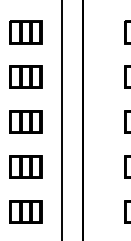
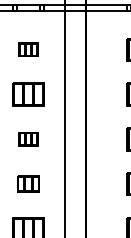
part: (25, 32) -> (28, 49), size x0.6
part: (25, 121) -> (28, 138), size x0.6
part: (25, 166) -> (28, 183), size x0.7

